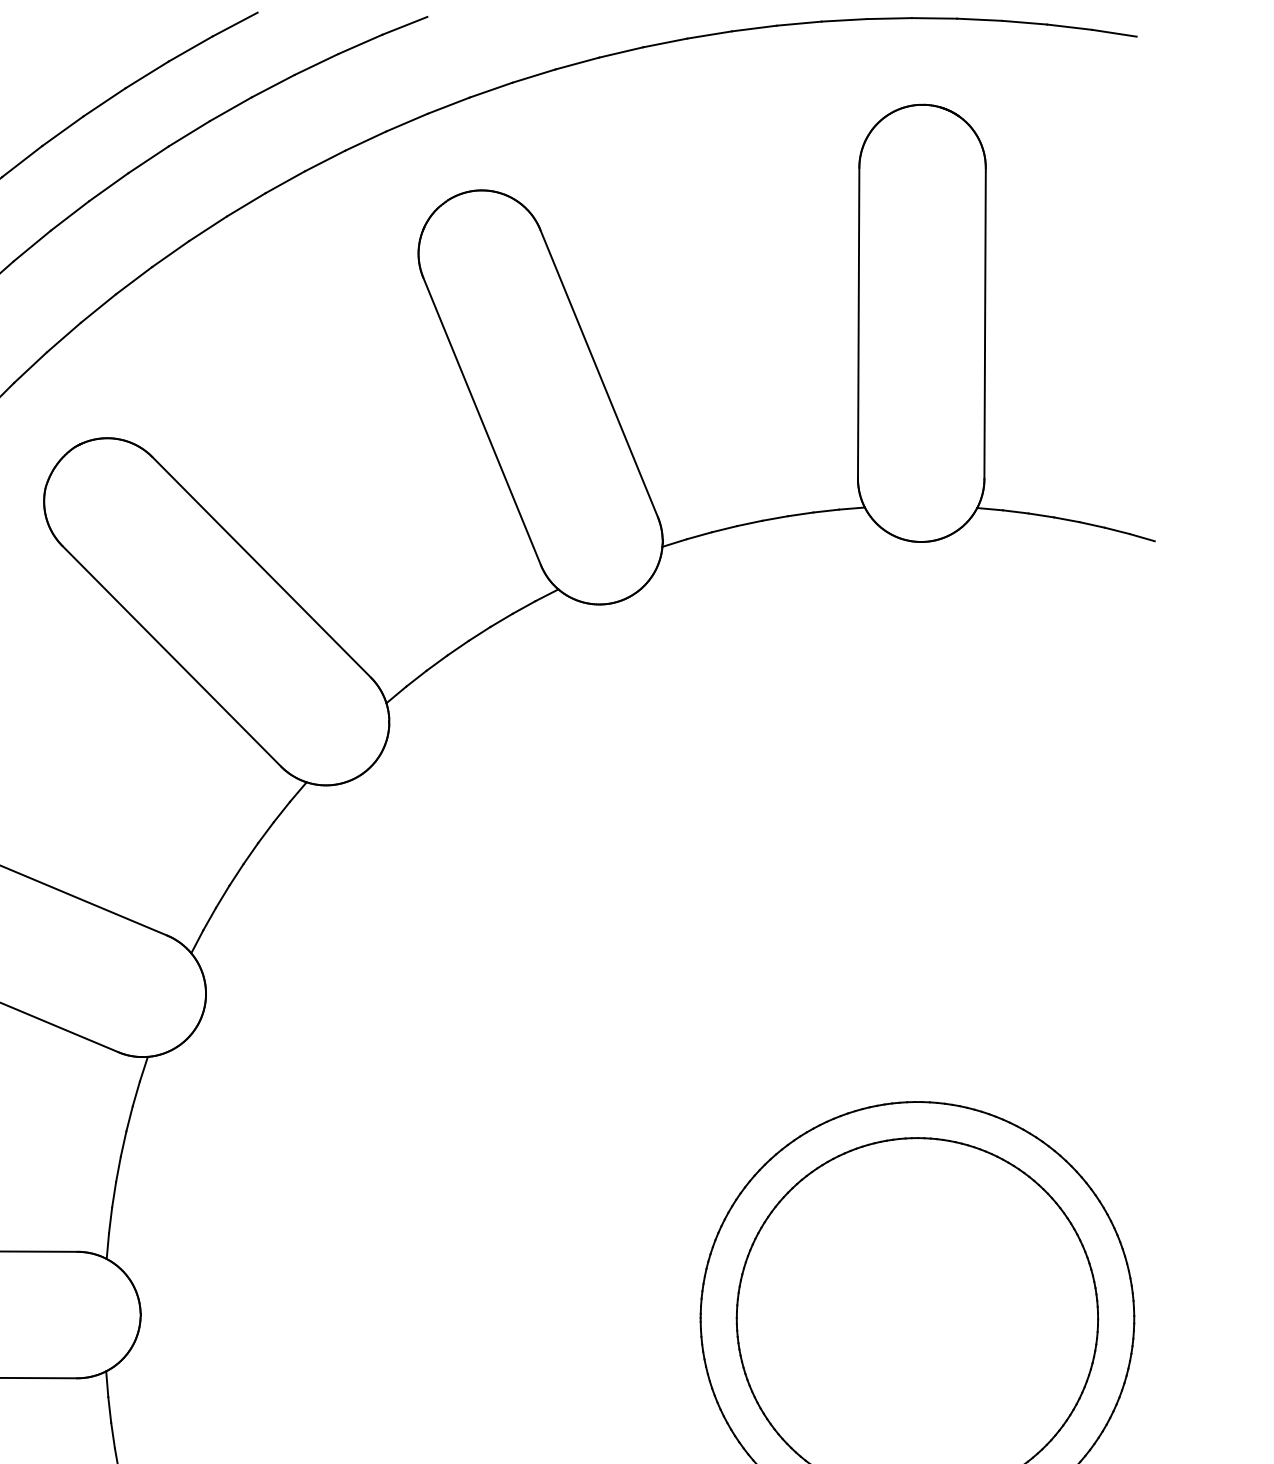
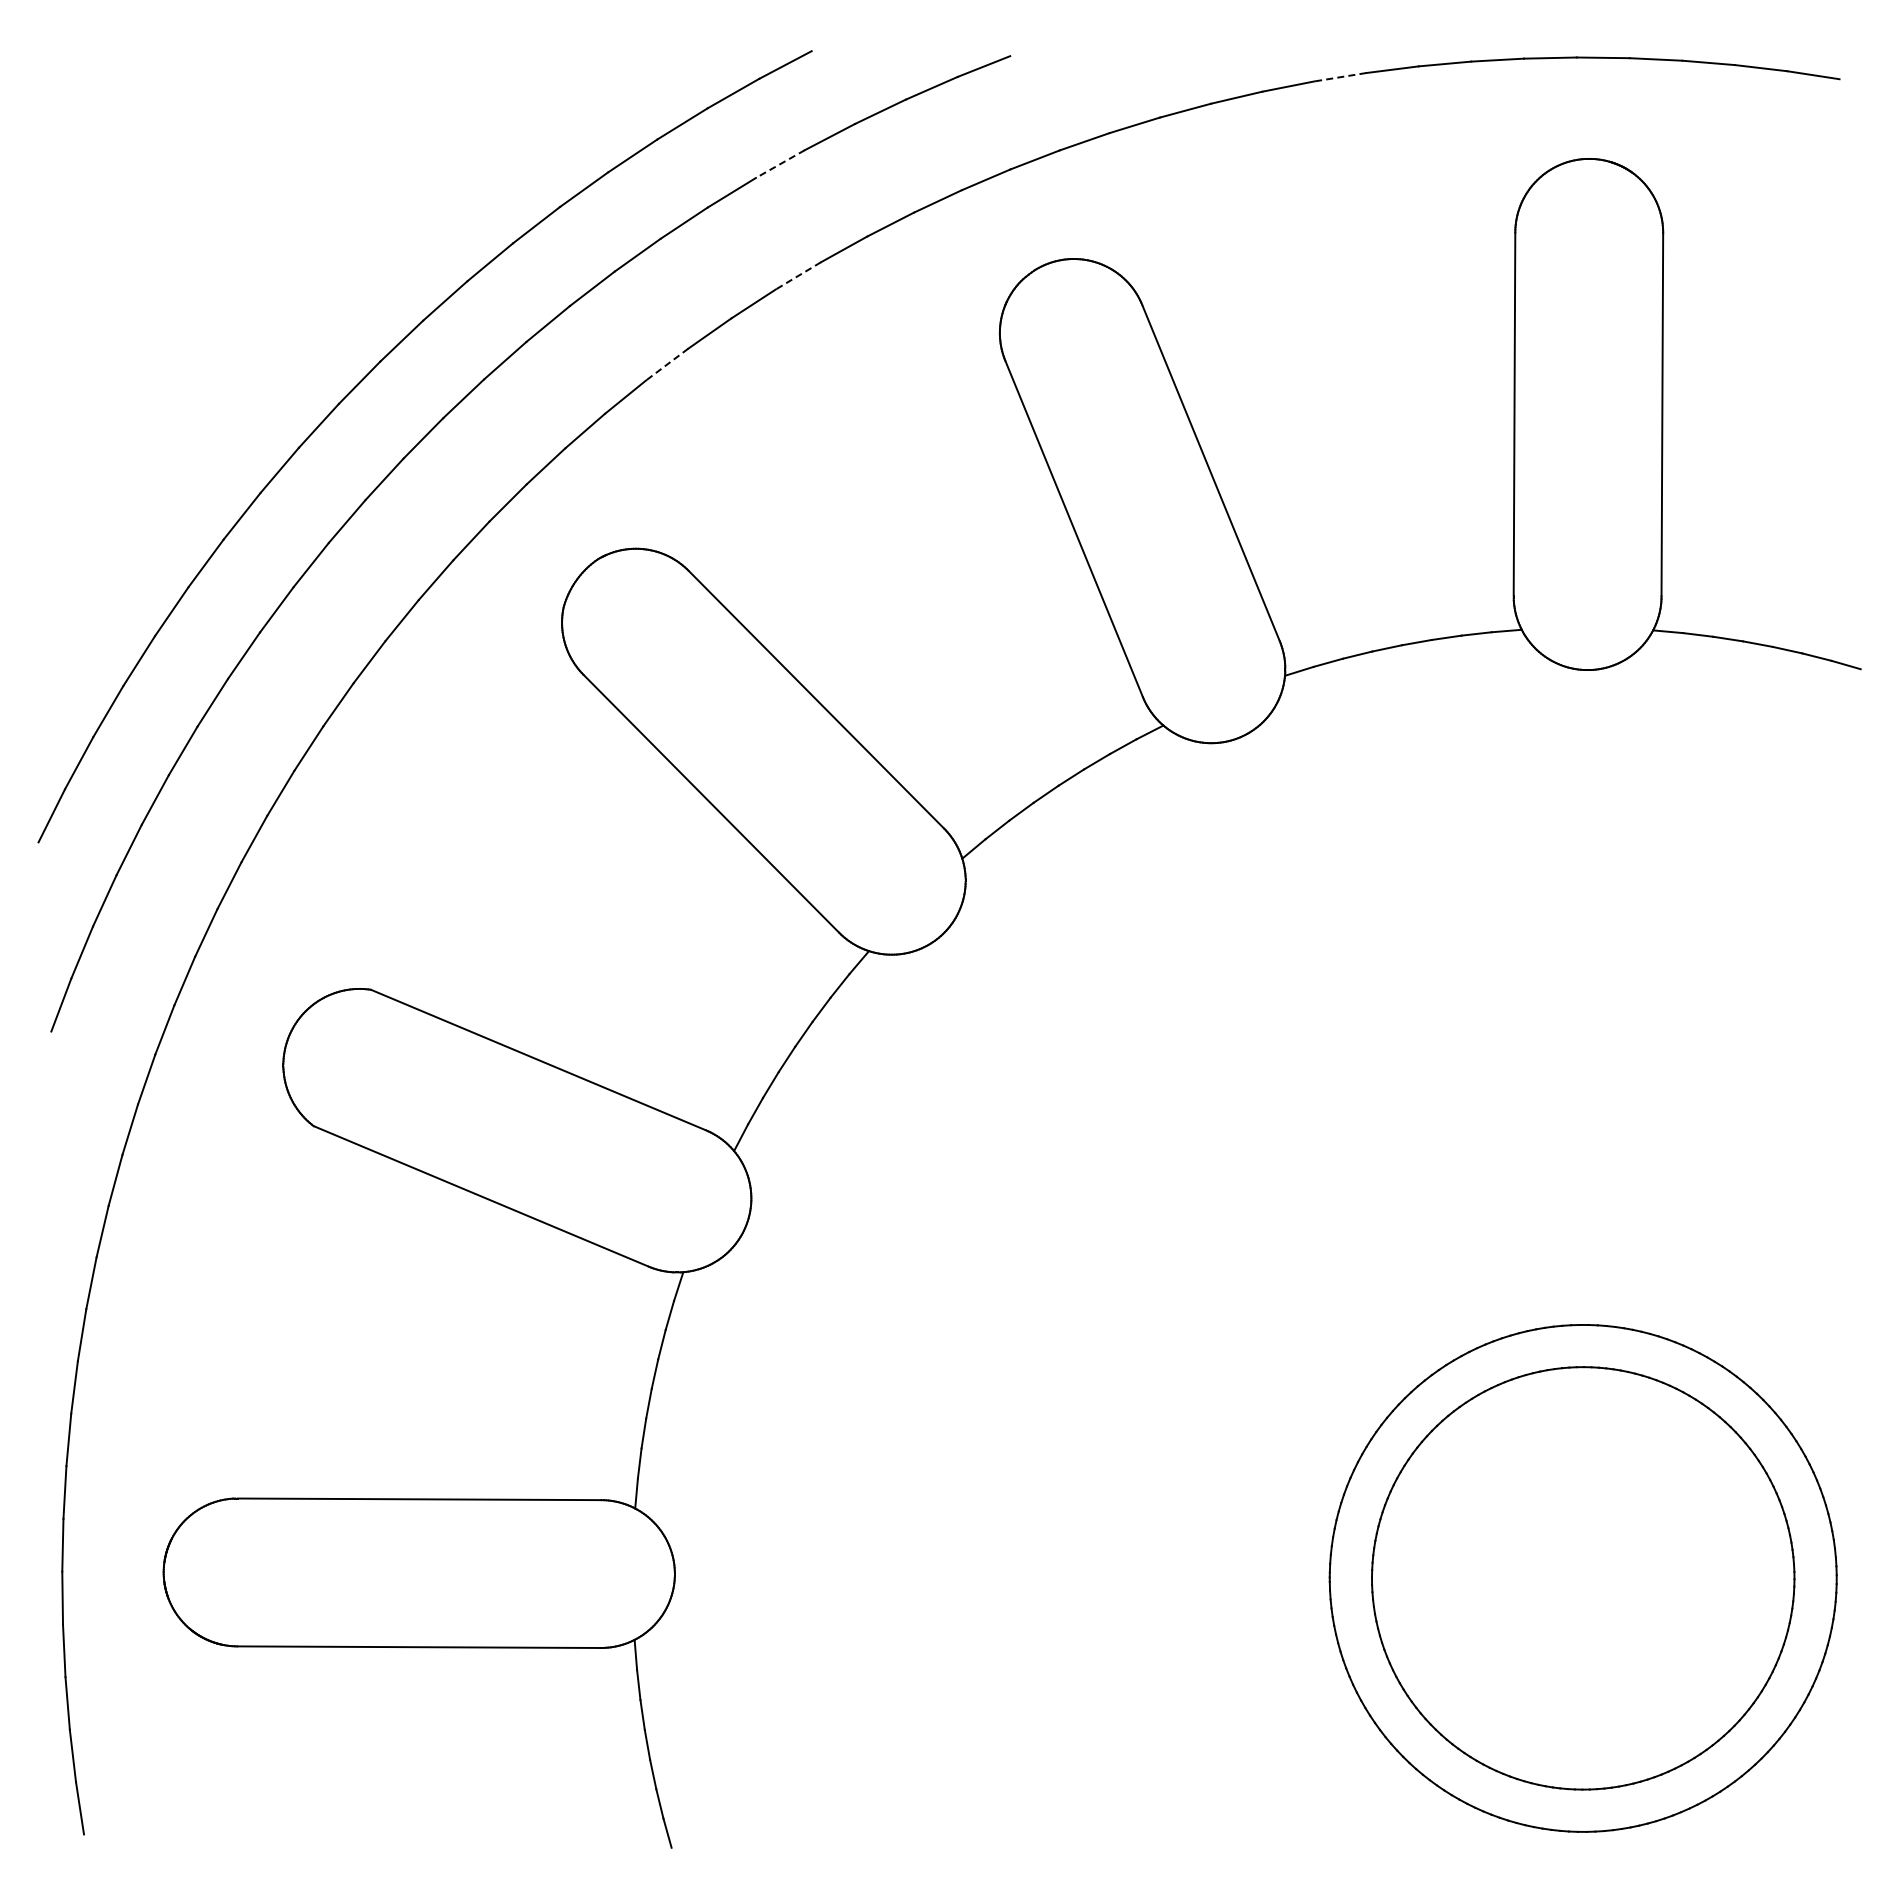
line: (709, 35) -> (1339, 77), solid -> dashed
line: (230, 109) -> (780, 164), solid -> dashed
line: (245, 205) -> (797, 276), solid -> dashed
line: (133, 280) -> (666, 364), solid -> dashed

